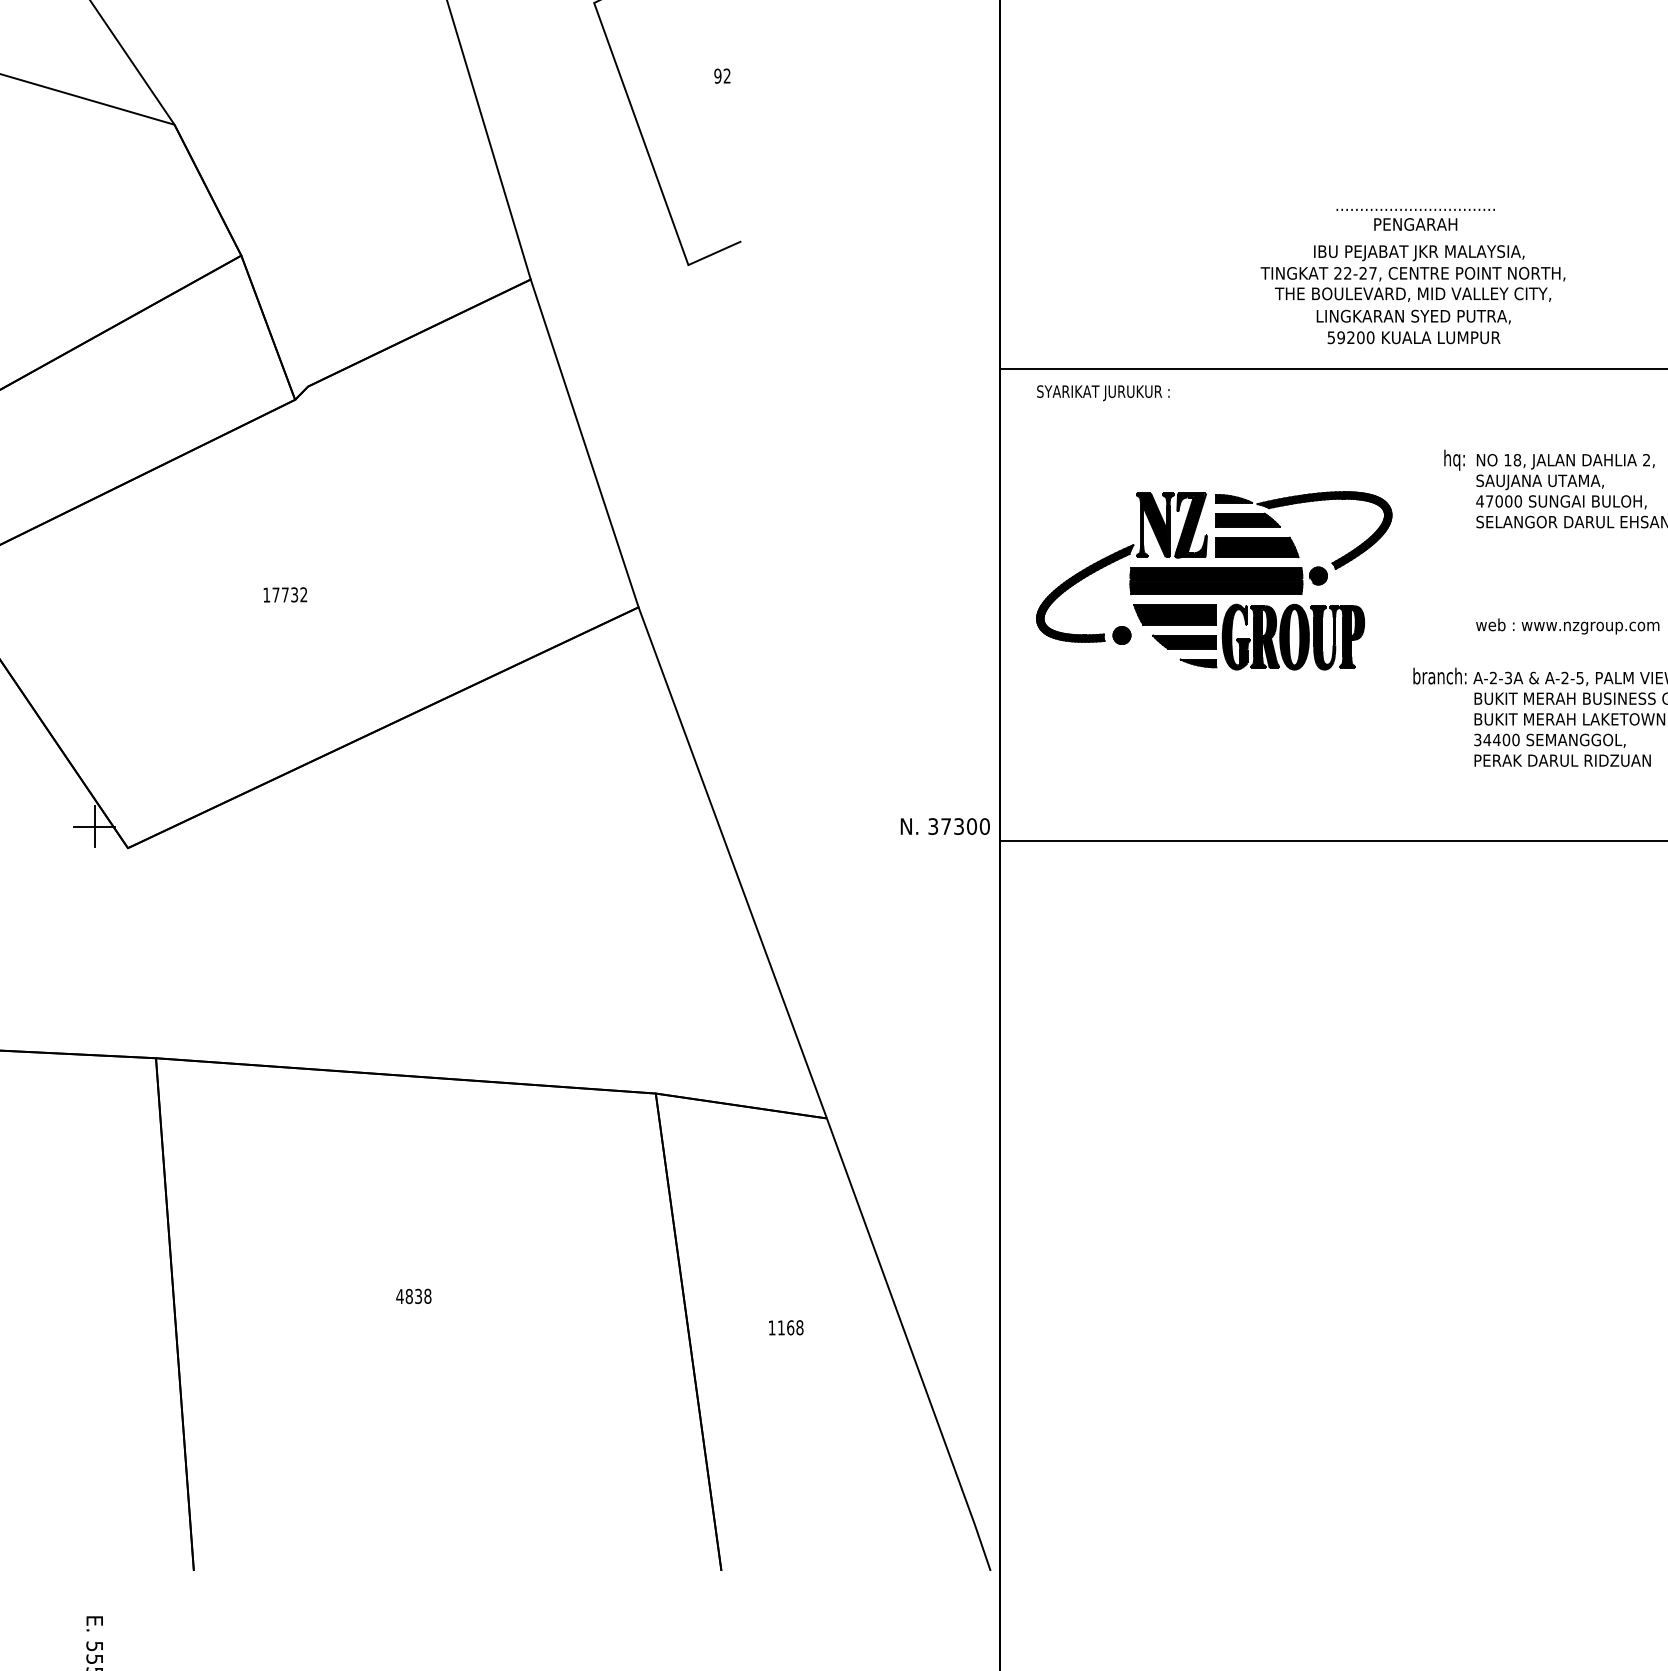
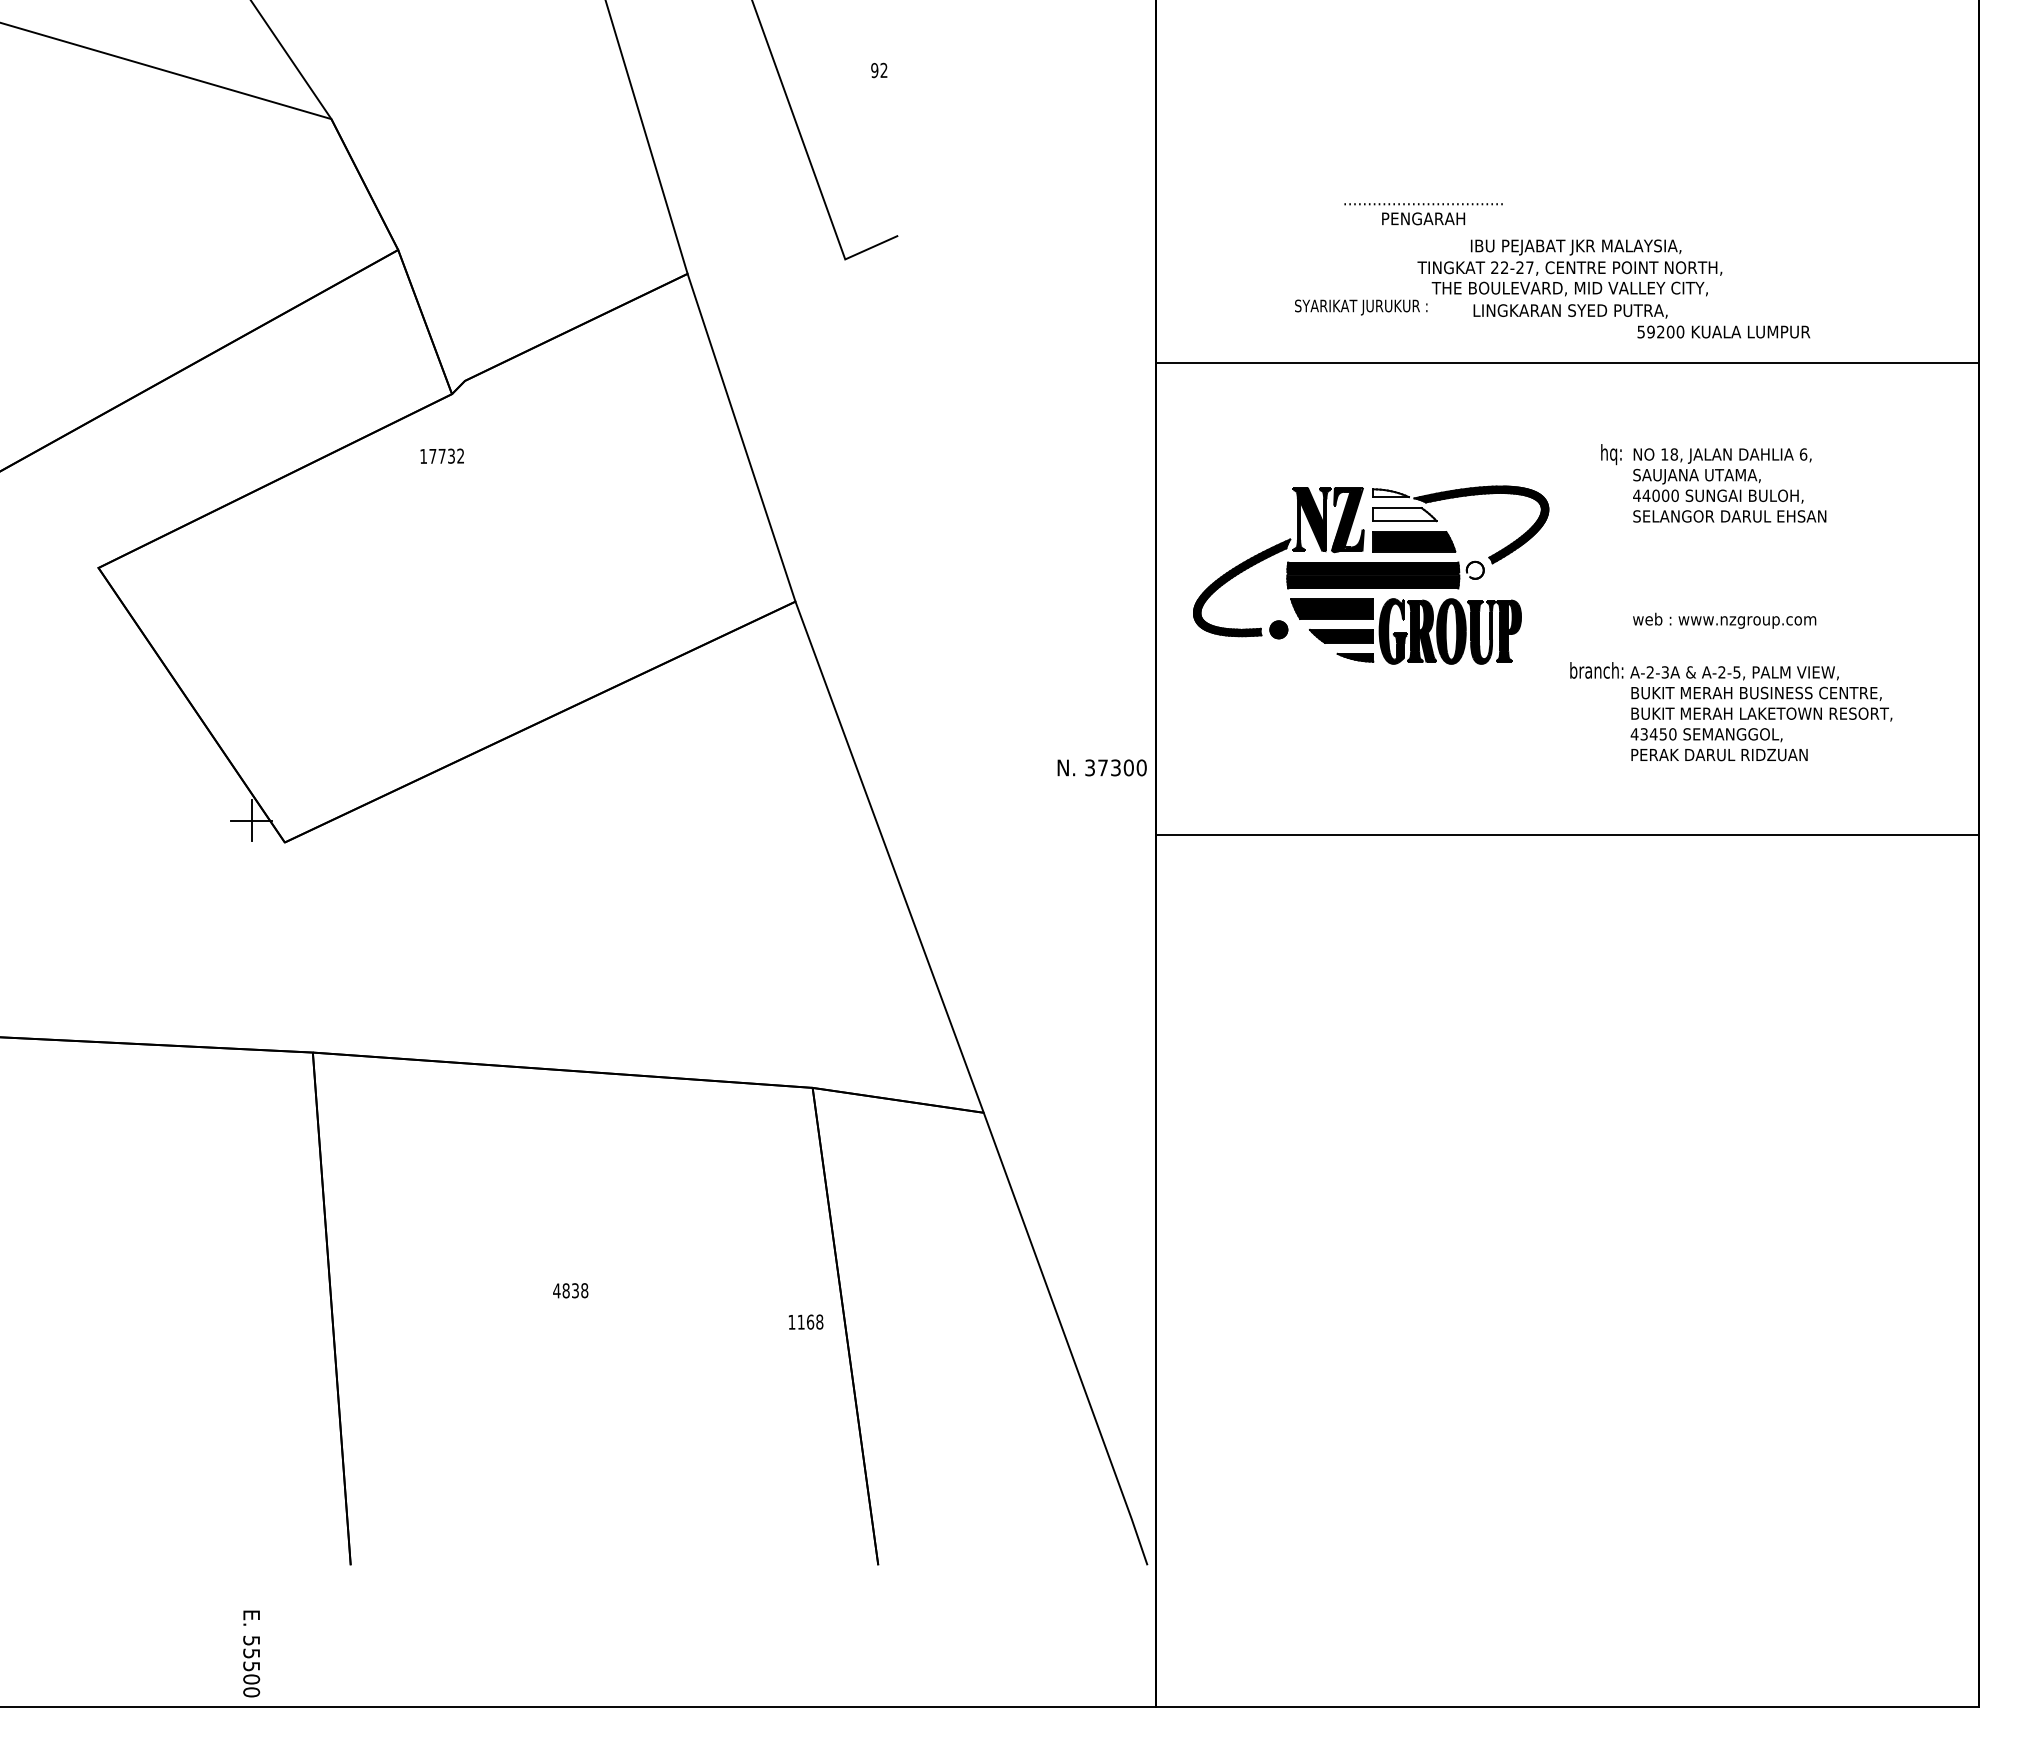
text: (1415, 220) -> (1423, 214), moved
text: (1413, 337) -> (1723, 331), moved
text: (1103, 393) -> (1361, 307), moved
text: (1646, 460) -> (1803, 454), 2, -> 6,
fill: (1233, 499) -> (1390, 493), removed
text: (1489, 501) -> (1646, 495), 47000 -> 44000
fill: (1247, 520) -> (1404, 514), removed
fill: (1317, 575) -> (1474, 569), removed
text: (284, 594) -> (441, 455), moved
text: (1491, 740) -> (1648, 734), 34400 -> 43450
text: (944, 826) -> (1101, 767), moved
text: (785, 1327) -> (805, 1321), moved

